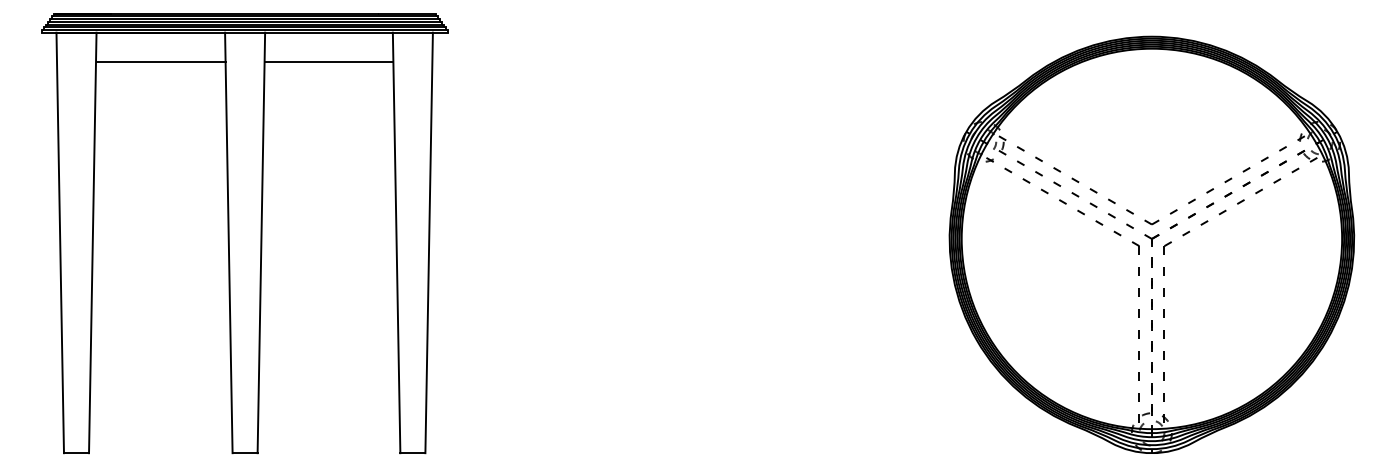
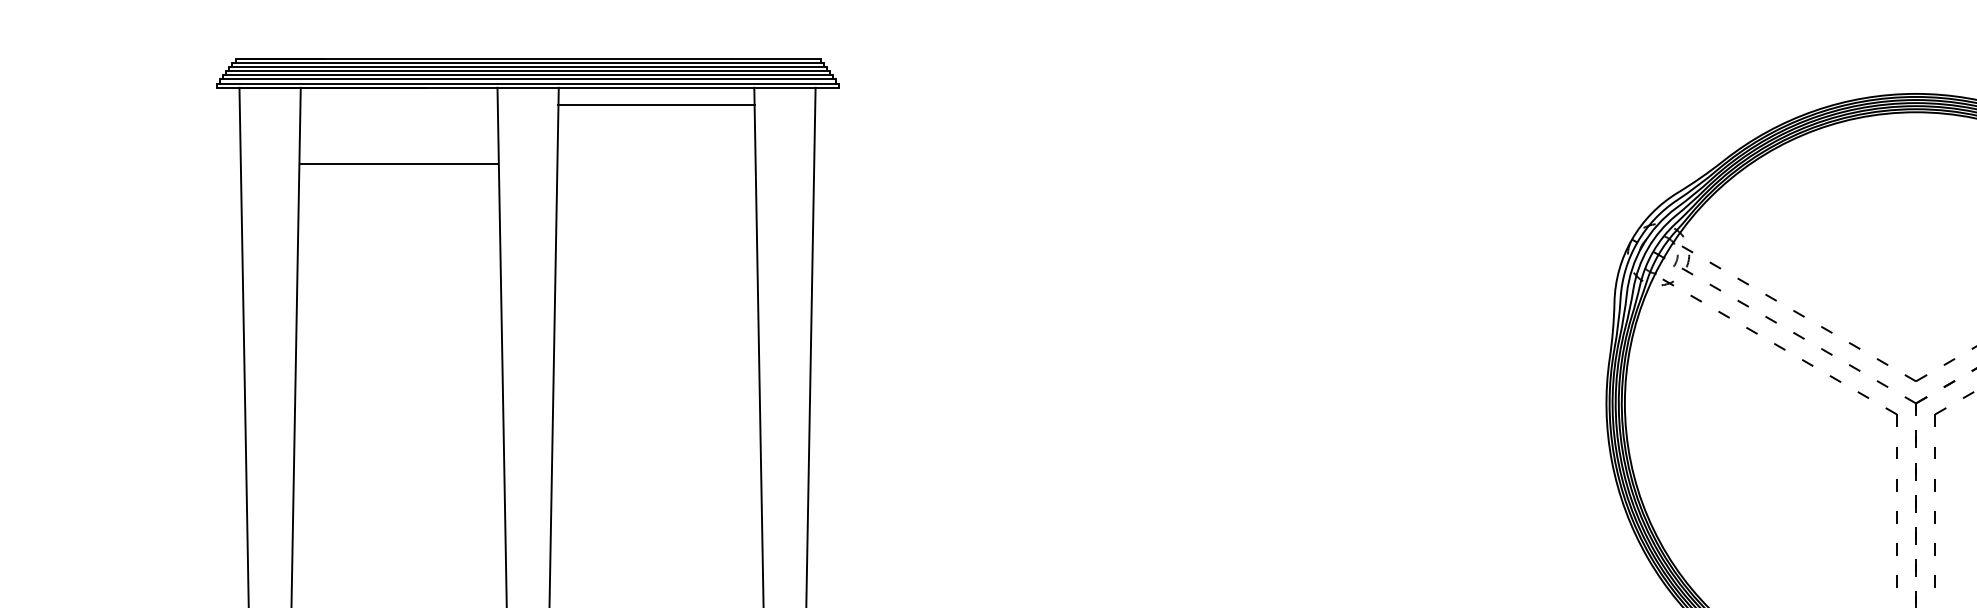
line: (160, 61) -> (398, 163), moved
line: (328, 61) -> (655, 104), moved

